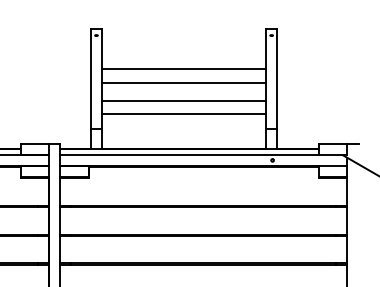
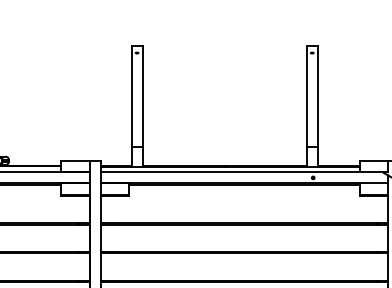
line: (183, 68) -> (224, 86), removed
line: (183, 82) -> (224, 100), removed
line: (183, 100) -> (224, 118), removed
line: (183, 113) -> (224, 131), removed

